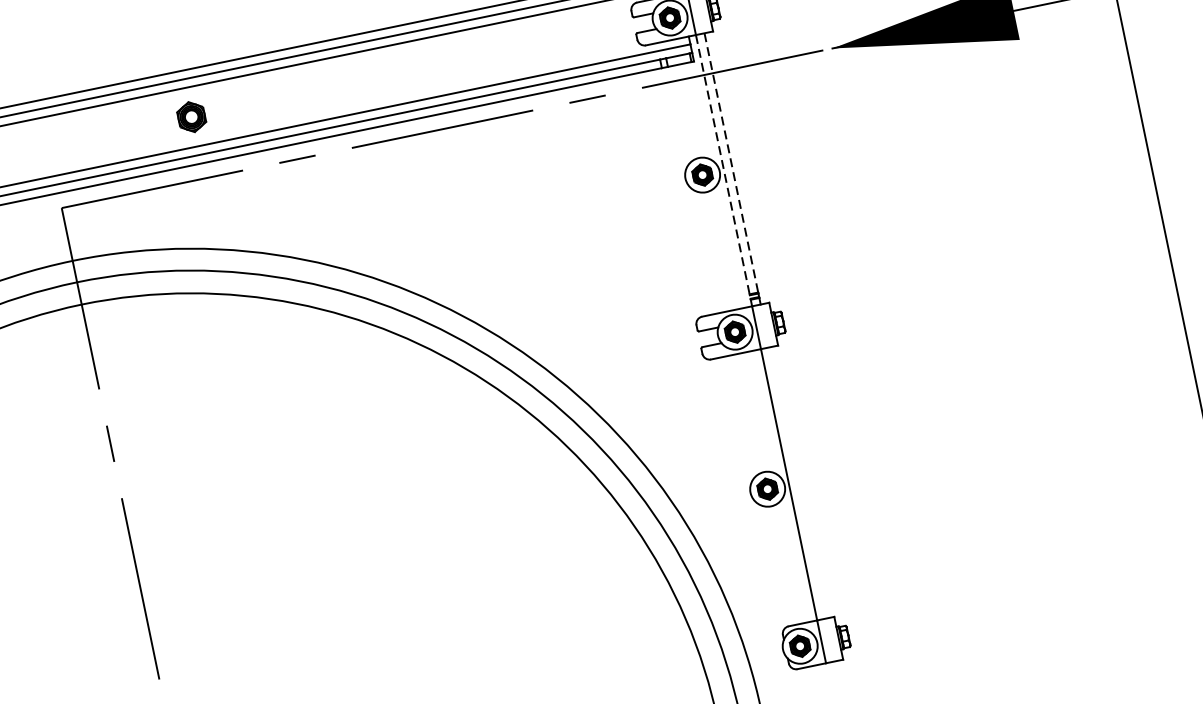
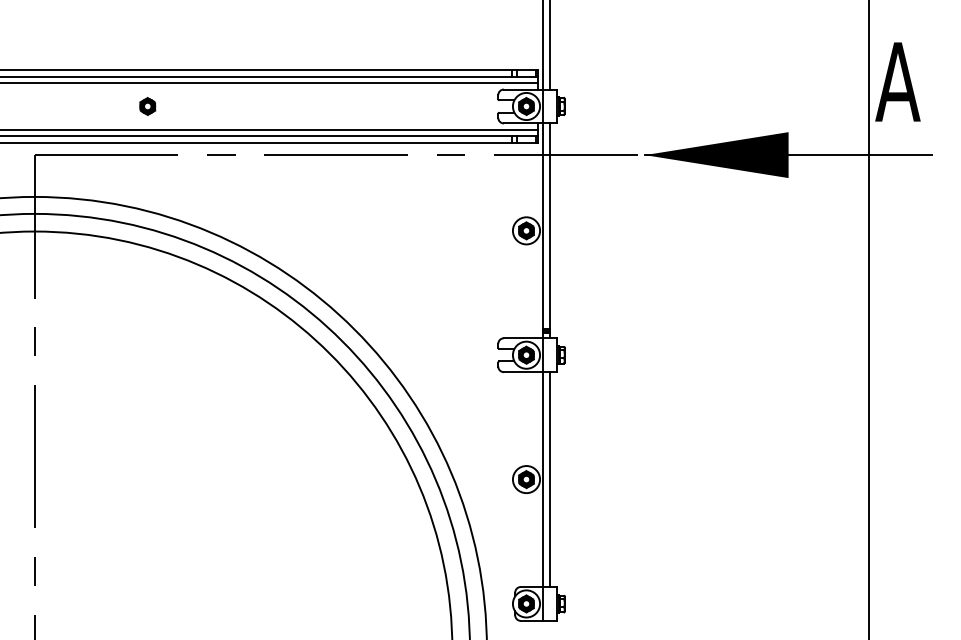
part: (191, 117) -> (147, 106), size x0.71
line: (731, 163) -> (550, 226), dashed -> solid
line: (724, 171) -> (543, 231), dashed -> solid
line: (797, 482) -> (550, 479), added

